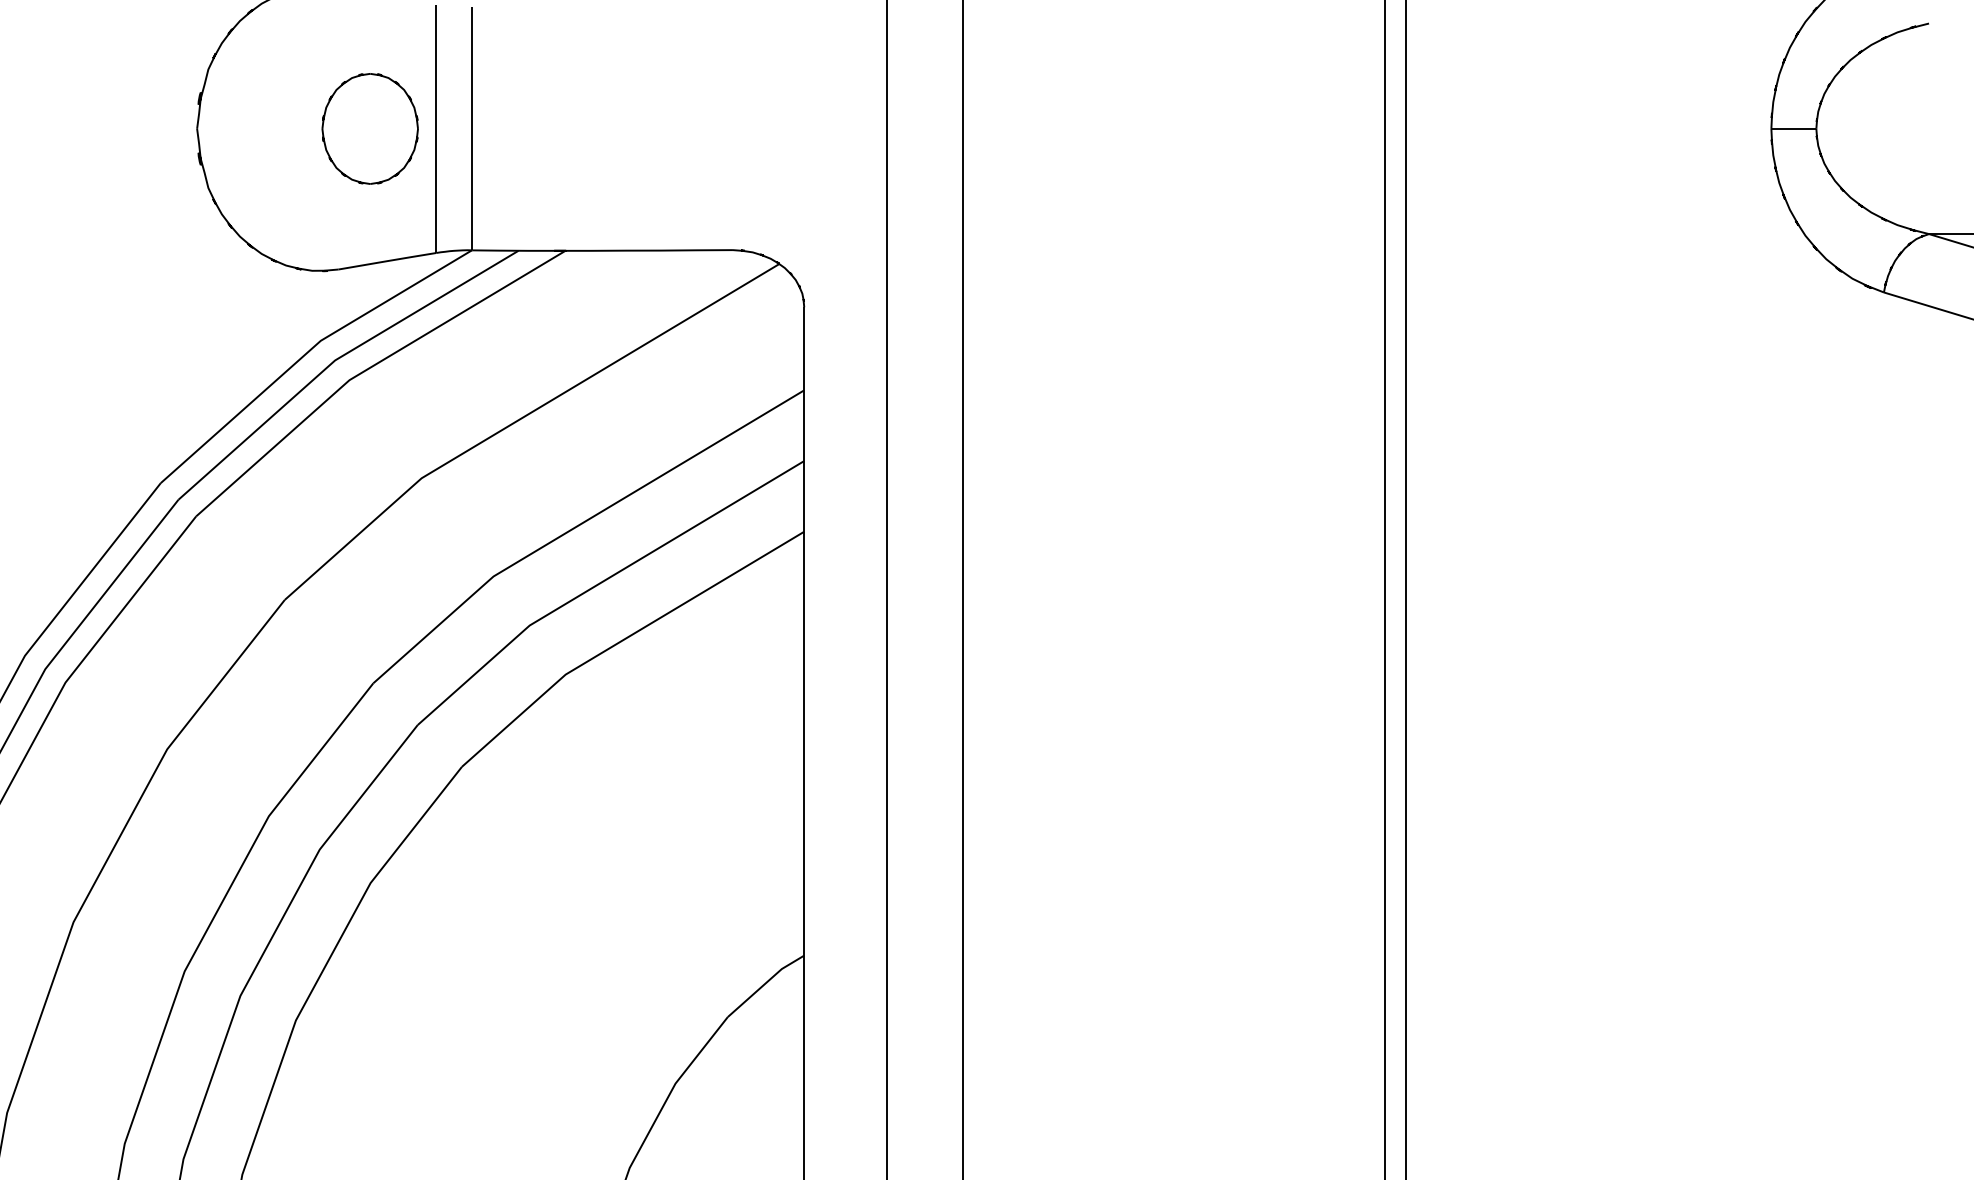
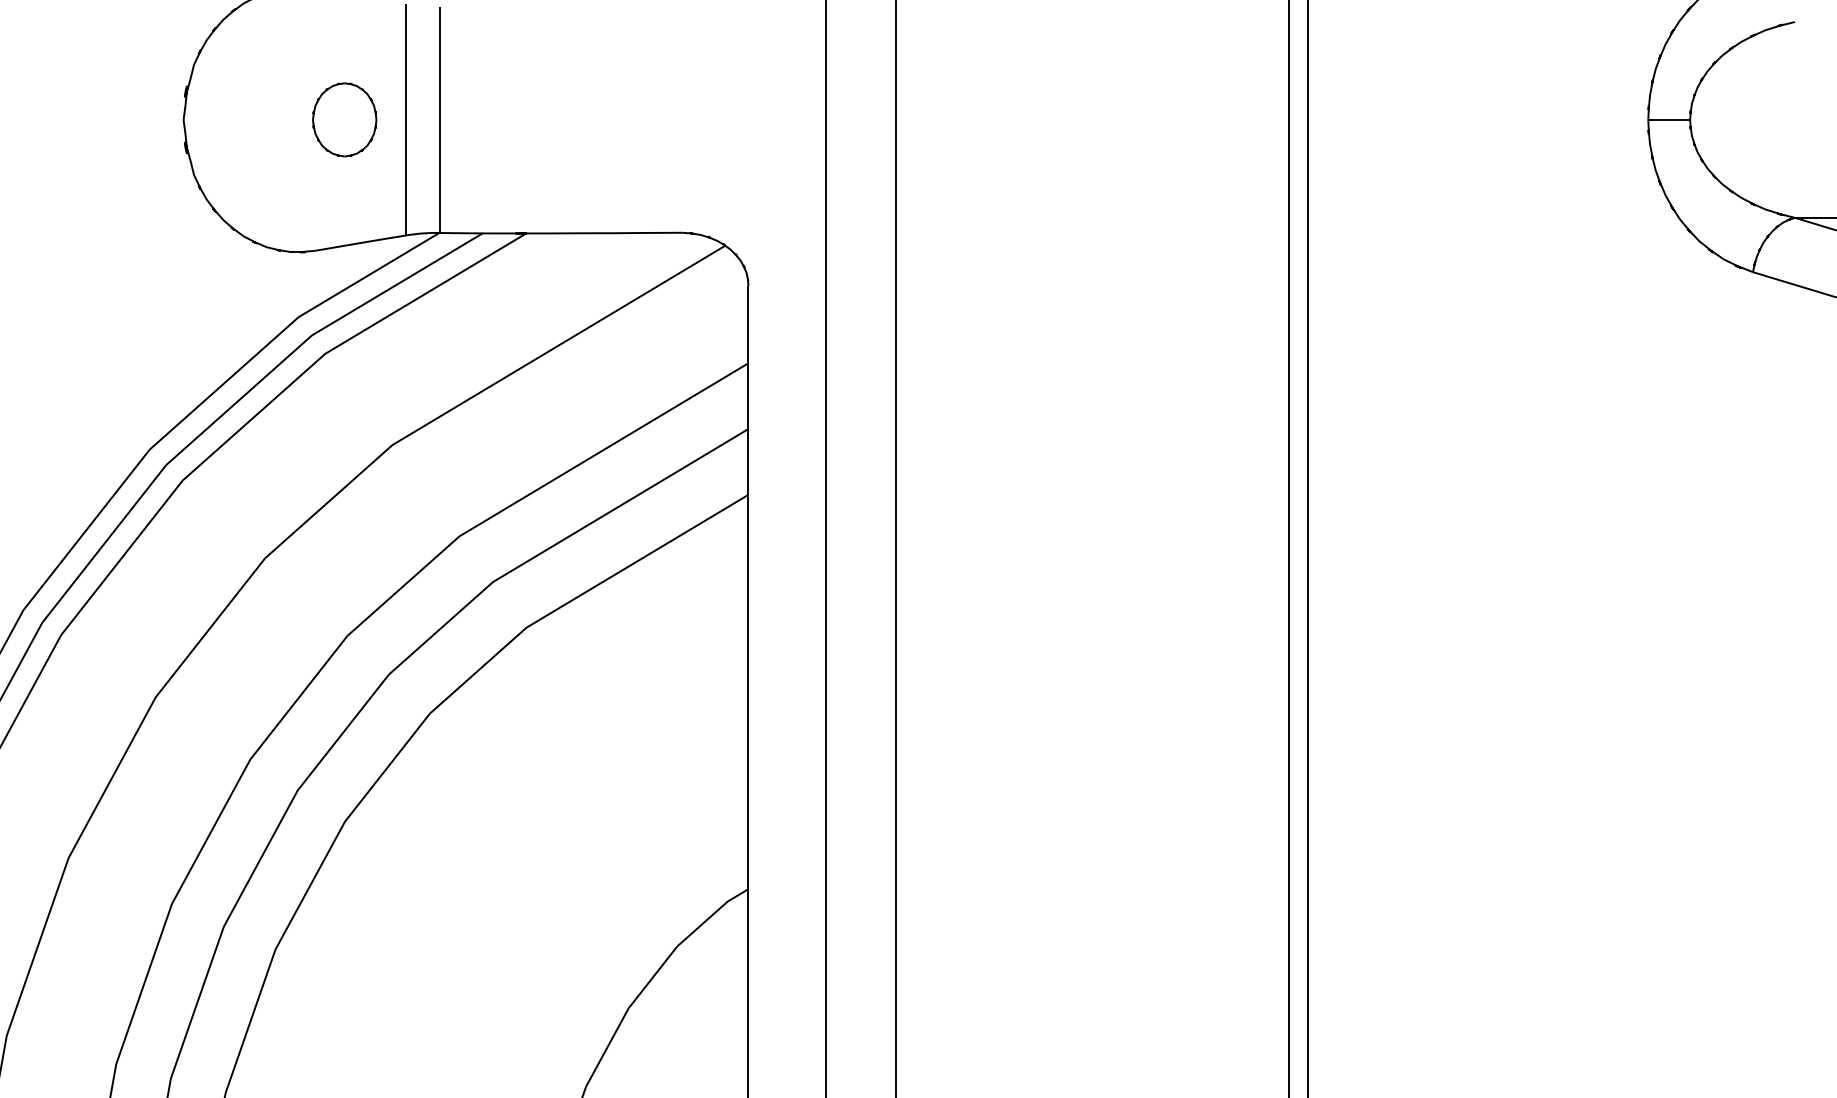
part: (370, 128) -> (344, 119), size x0.71

